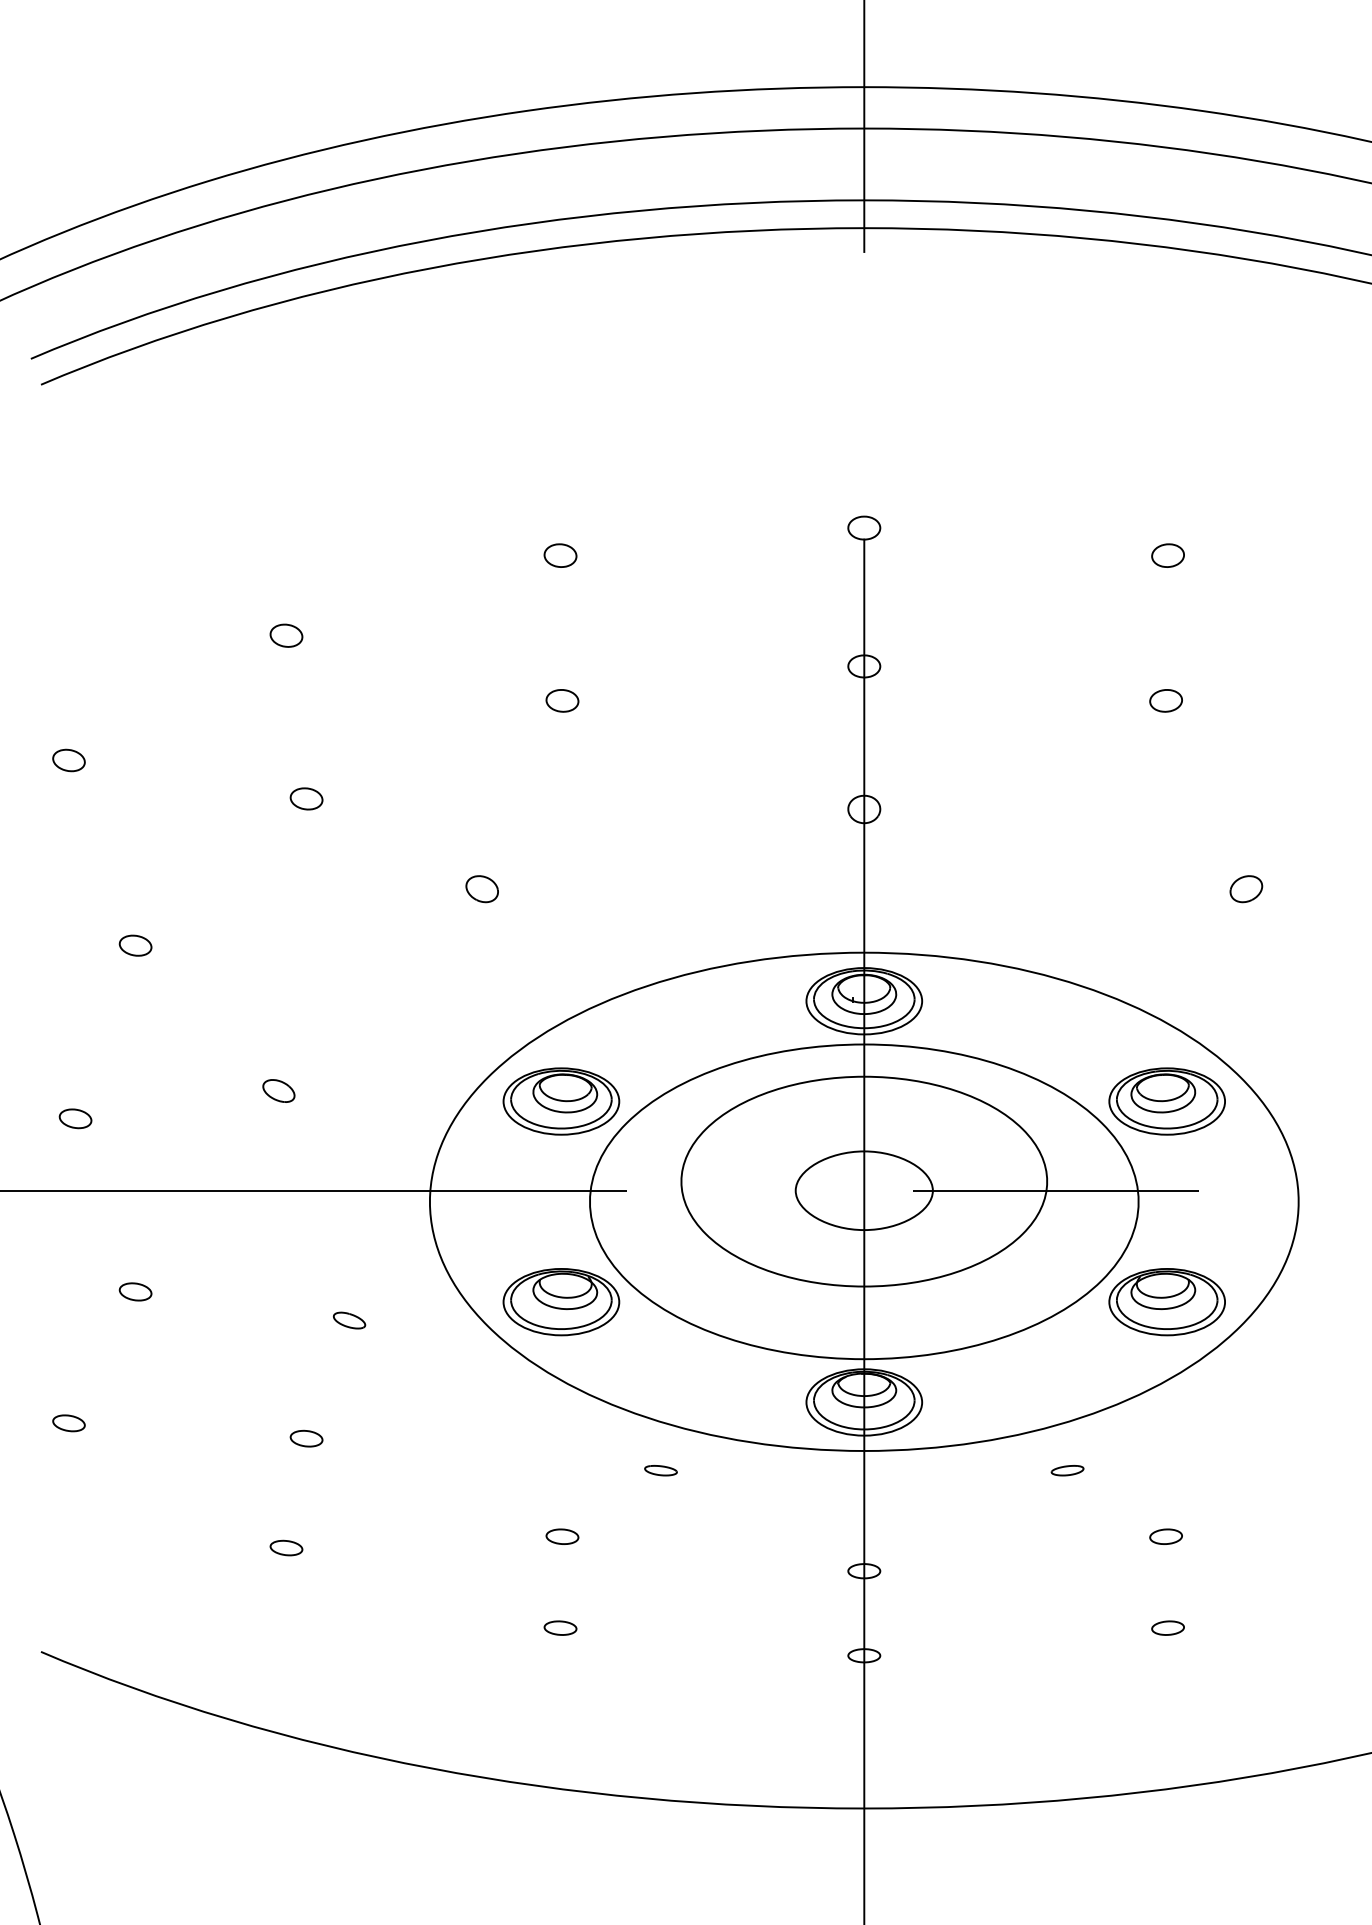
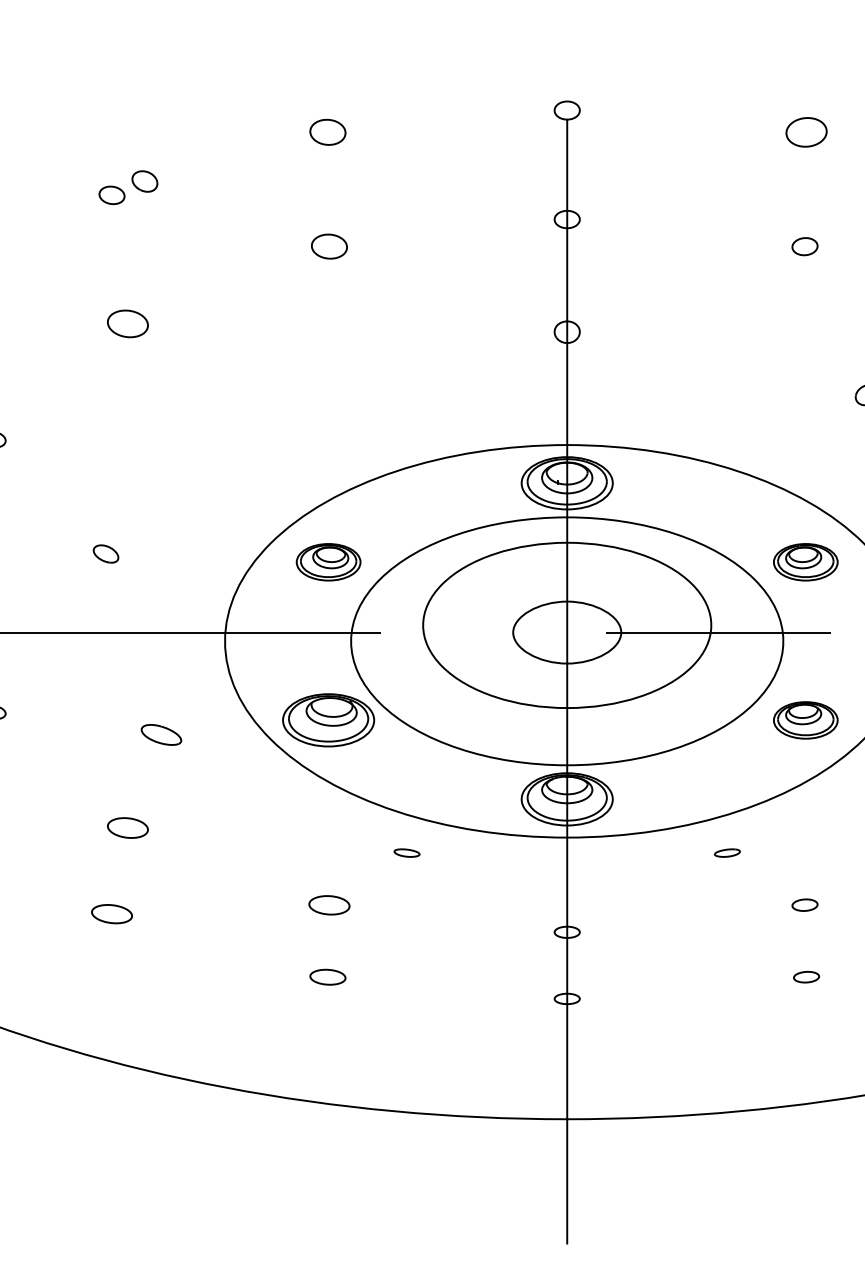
part: (560, 555) -> (327, 132), size x1.4
part: (1167, 555) -> (806, 132), size x1.6
part: (562, 700) -> (329, 246), size x1.4
part: (306, 798) -> (127, 323), size x1.6
part: (481, 889) -> (144, 181), moved
part: (561, 1101) -> (328, 562), size x0.7
part: (1166, 1101) -> (805, 562), size x0.7
part: (1166, 1302) -> (805, 720), size x0.7
part: (349, 1320) -> (161, 734), size x1.6
part: (306, 1438) -> (127, 827), size x1.6
part: (562, 1536) -> (329, 904), size x1.6
part: (286, 1547) -> (112, 913), size x1.6
part: (560, 1627) -> (327, 976), size x1.4

